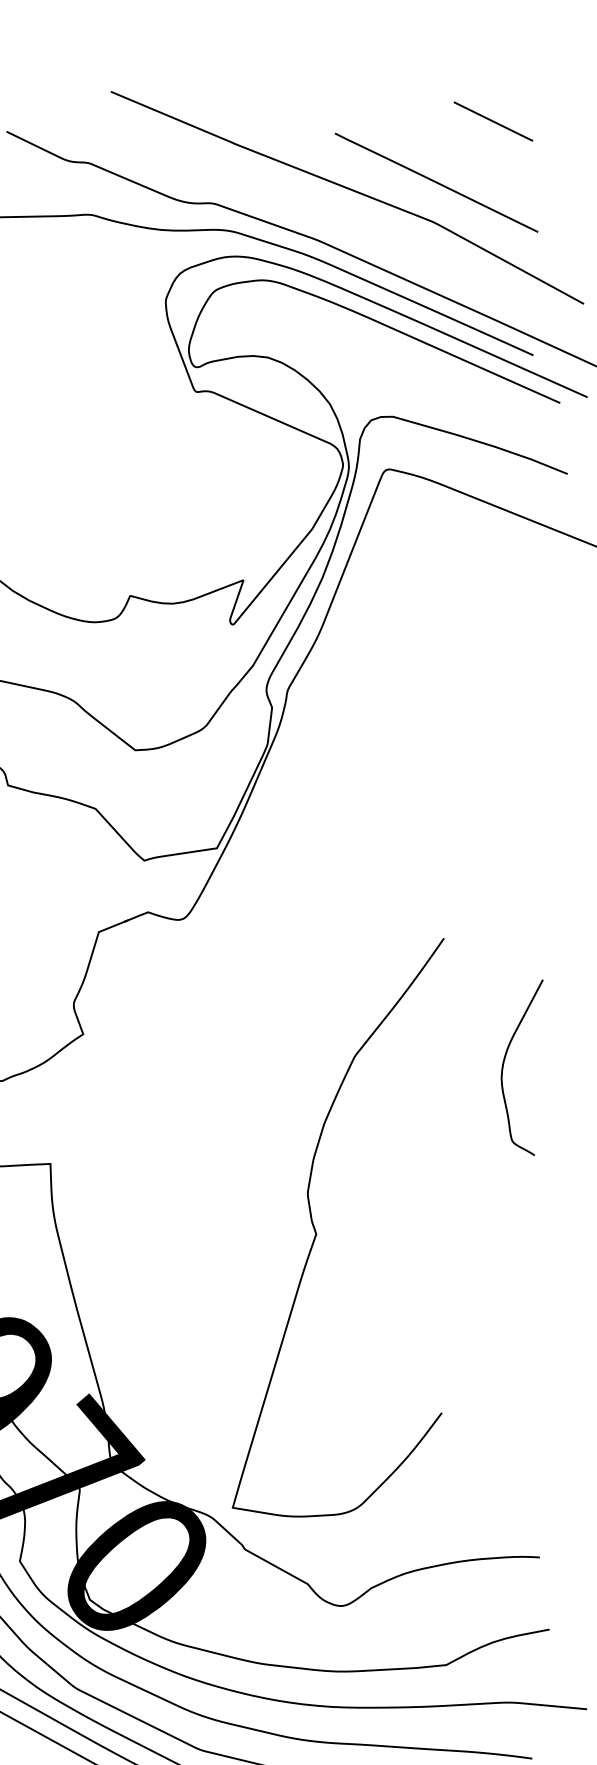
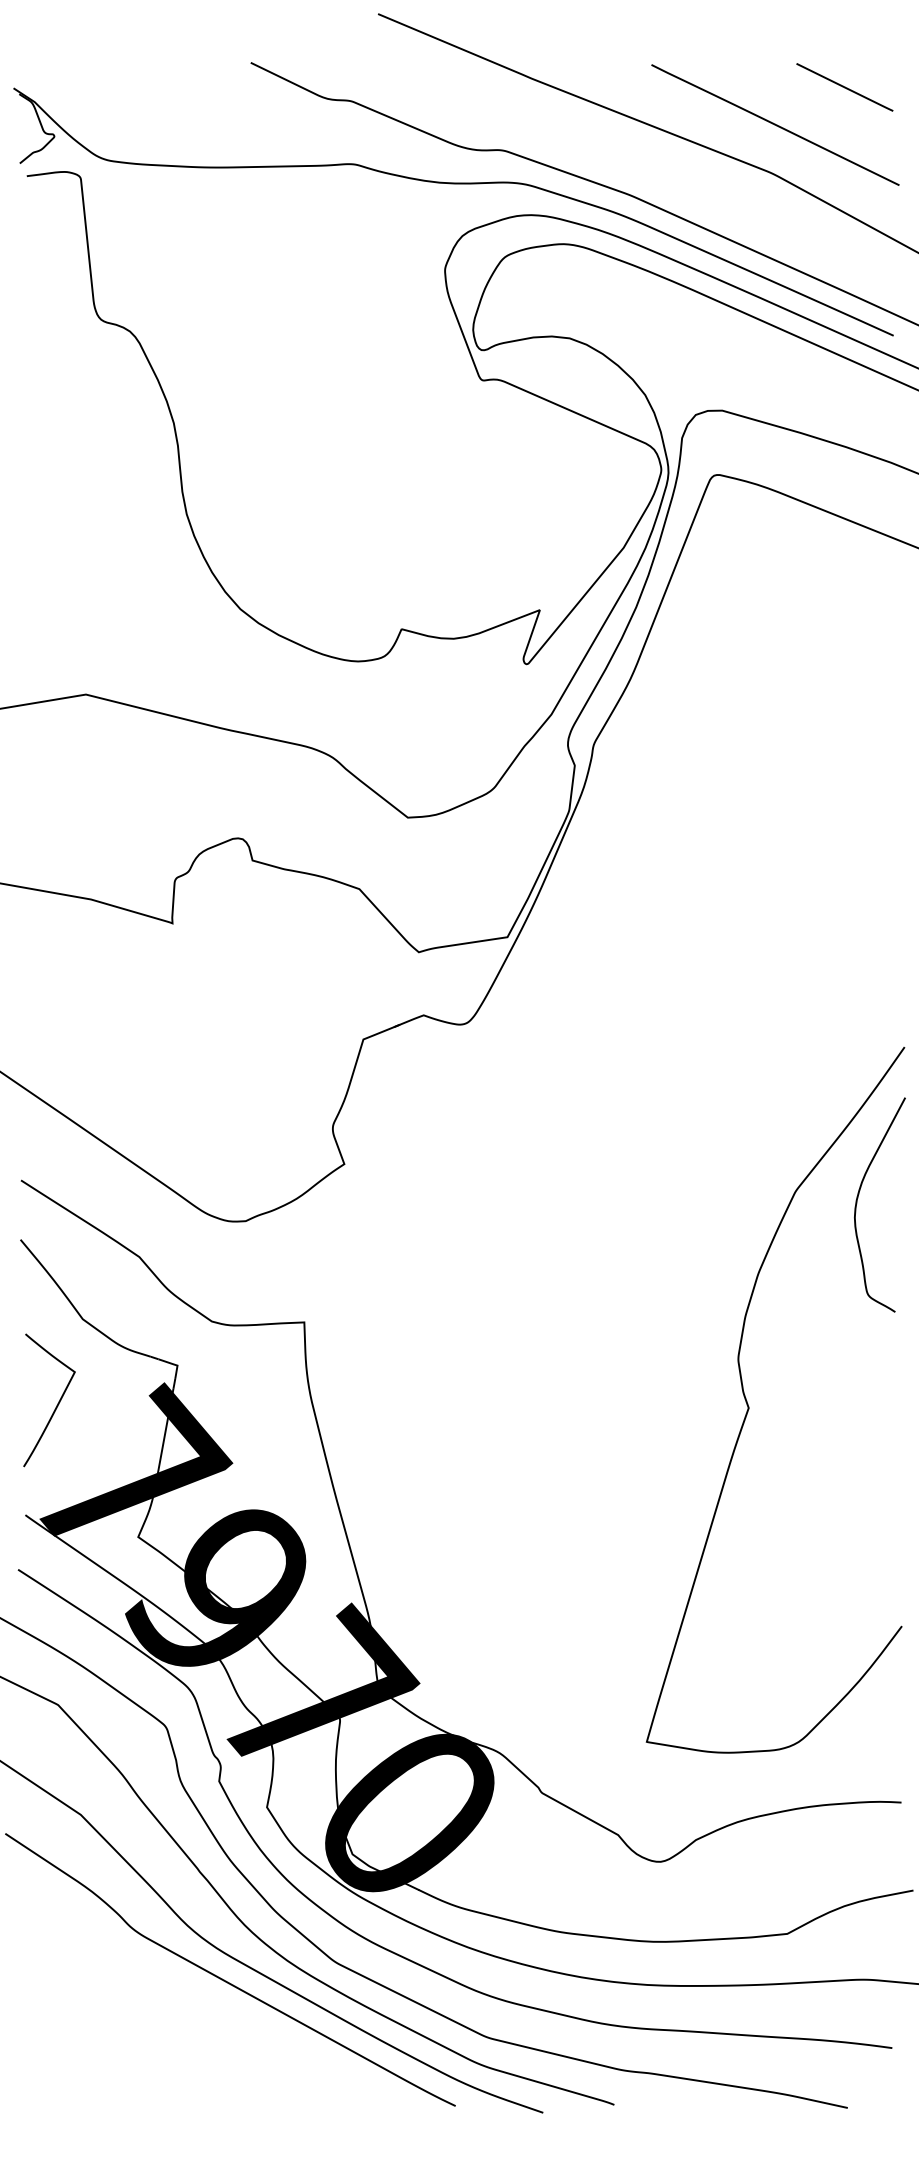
line: (493, 121) -> (844, 87), moved
curve: (316, 1232) -> (749, 1406), moved

